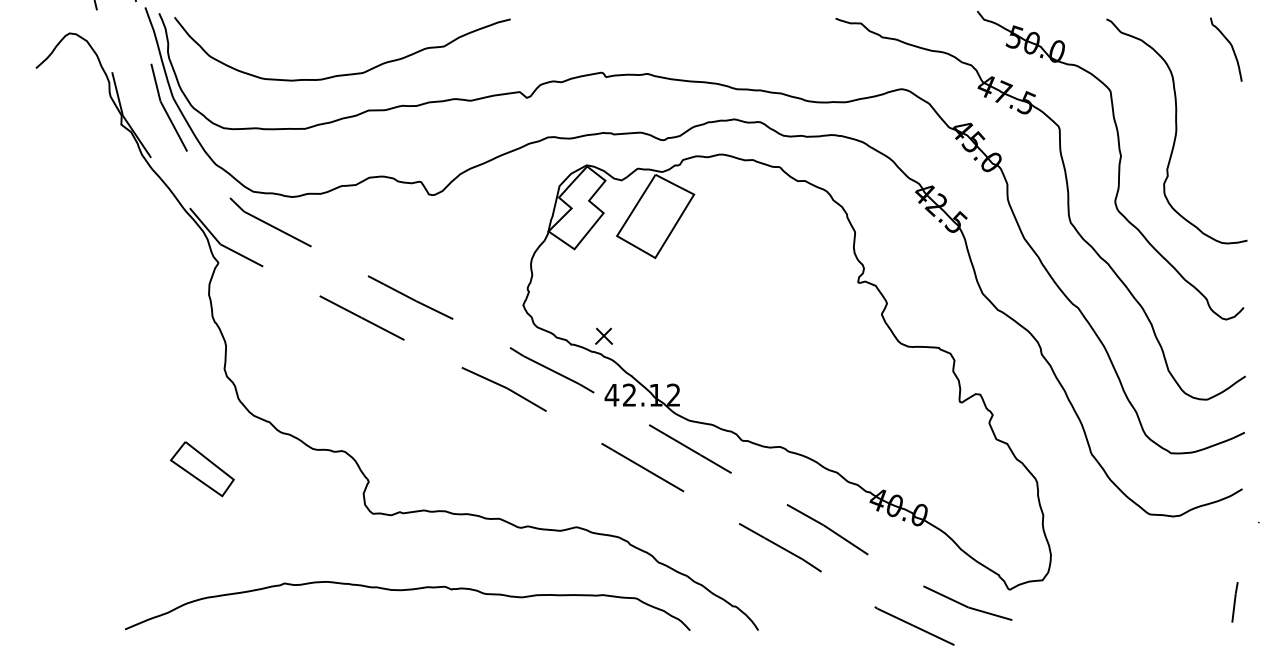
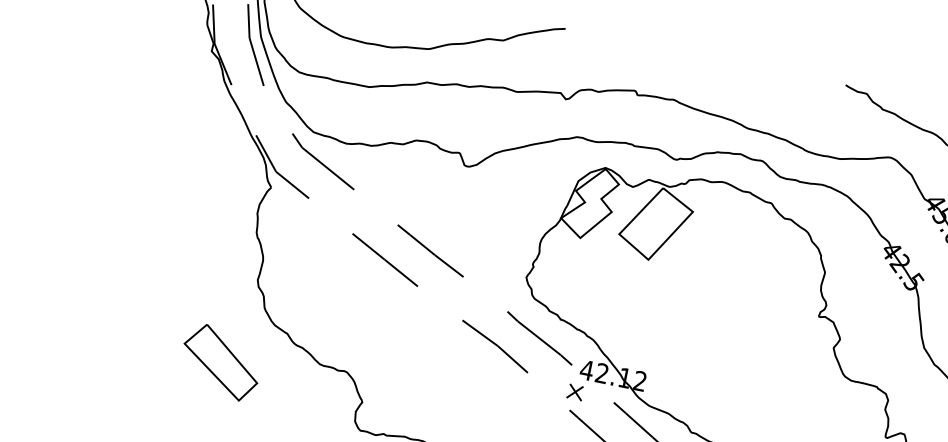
part: (603, 336) -> (574, 392), moved
part: (202, 468) -> (221, 361), size x1.43

